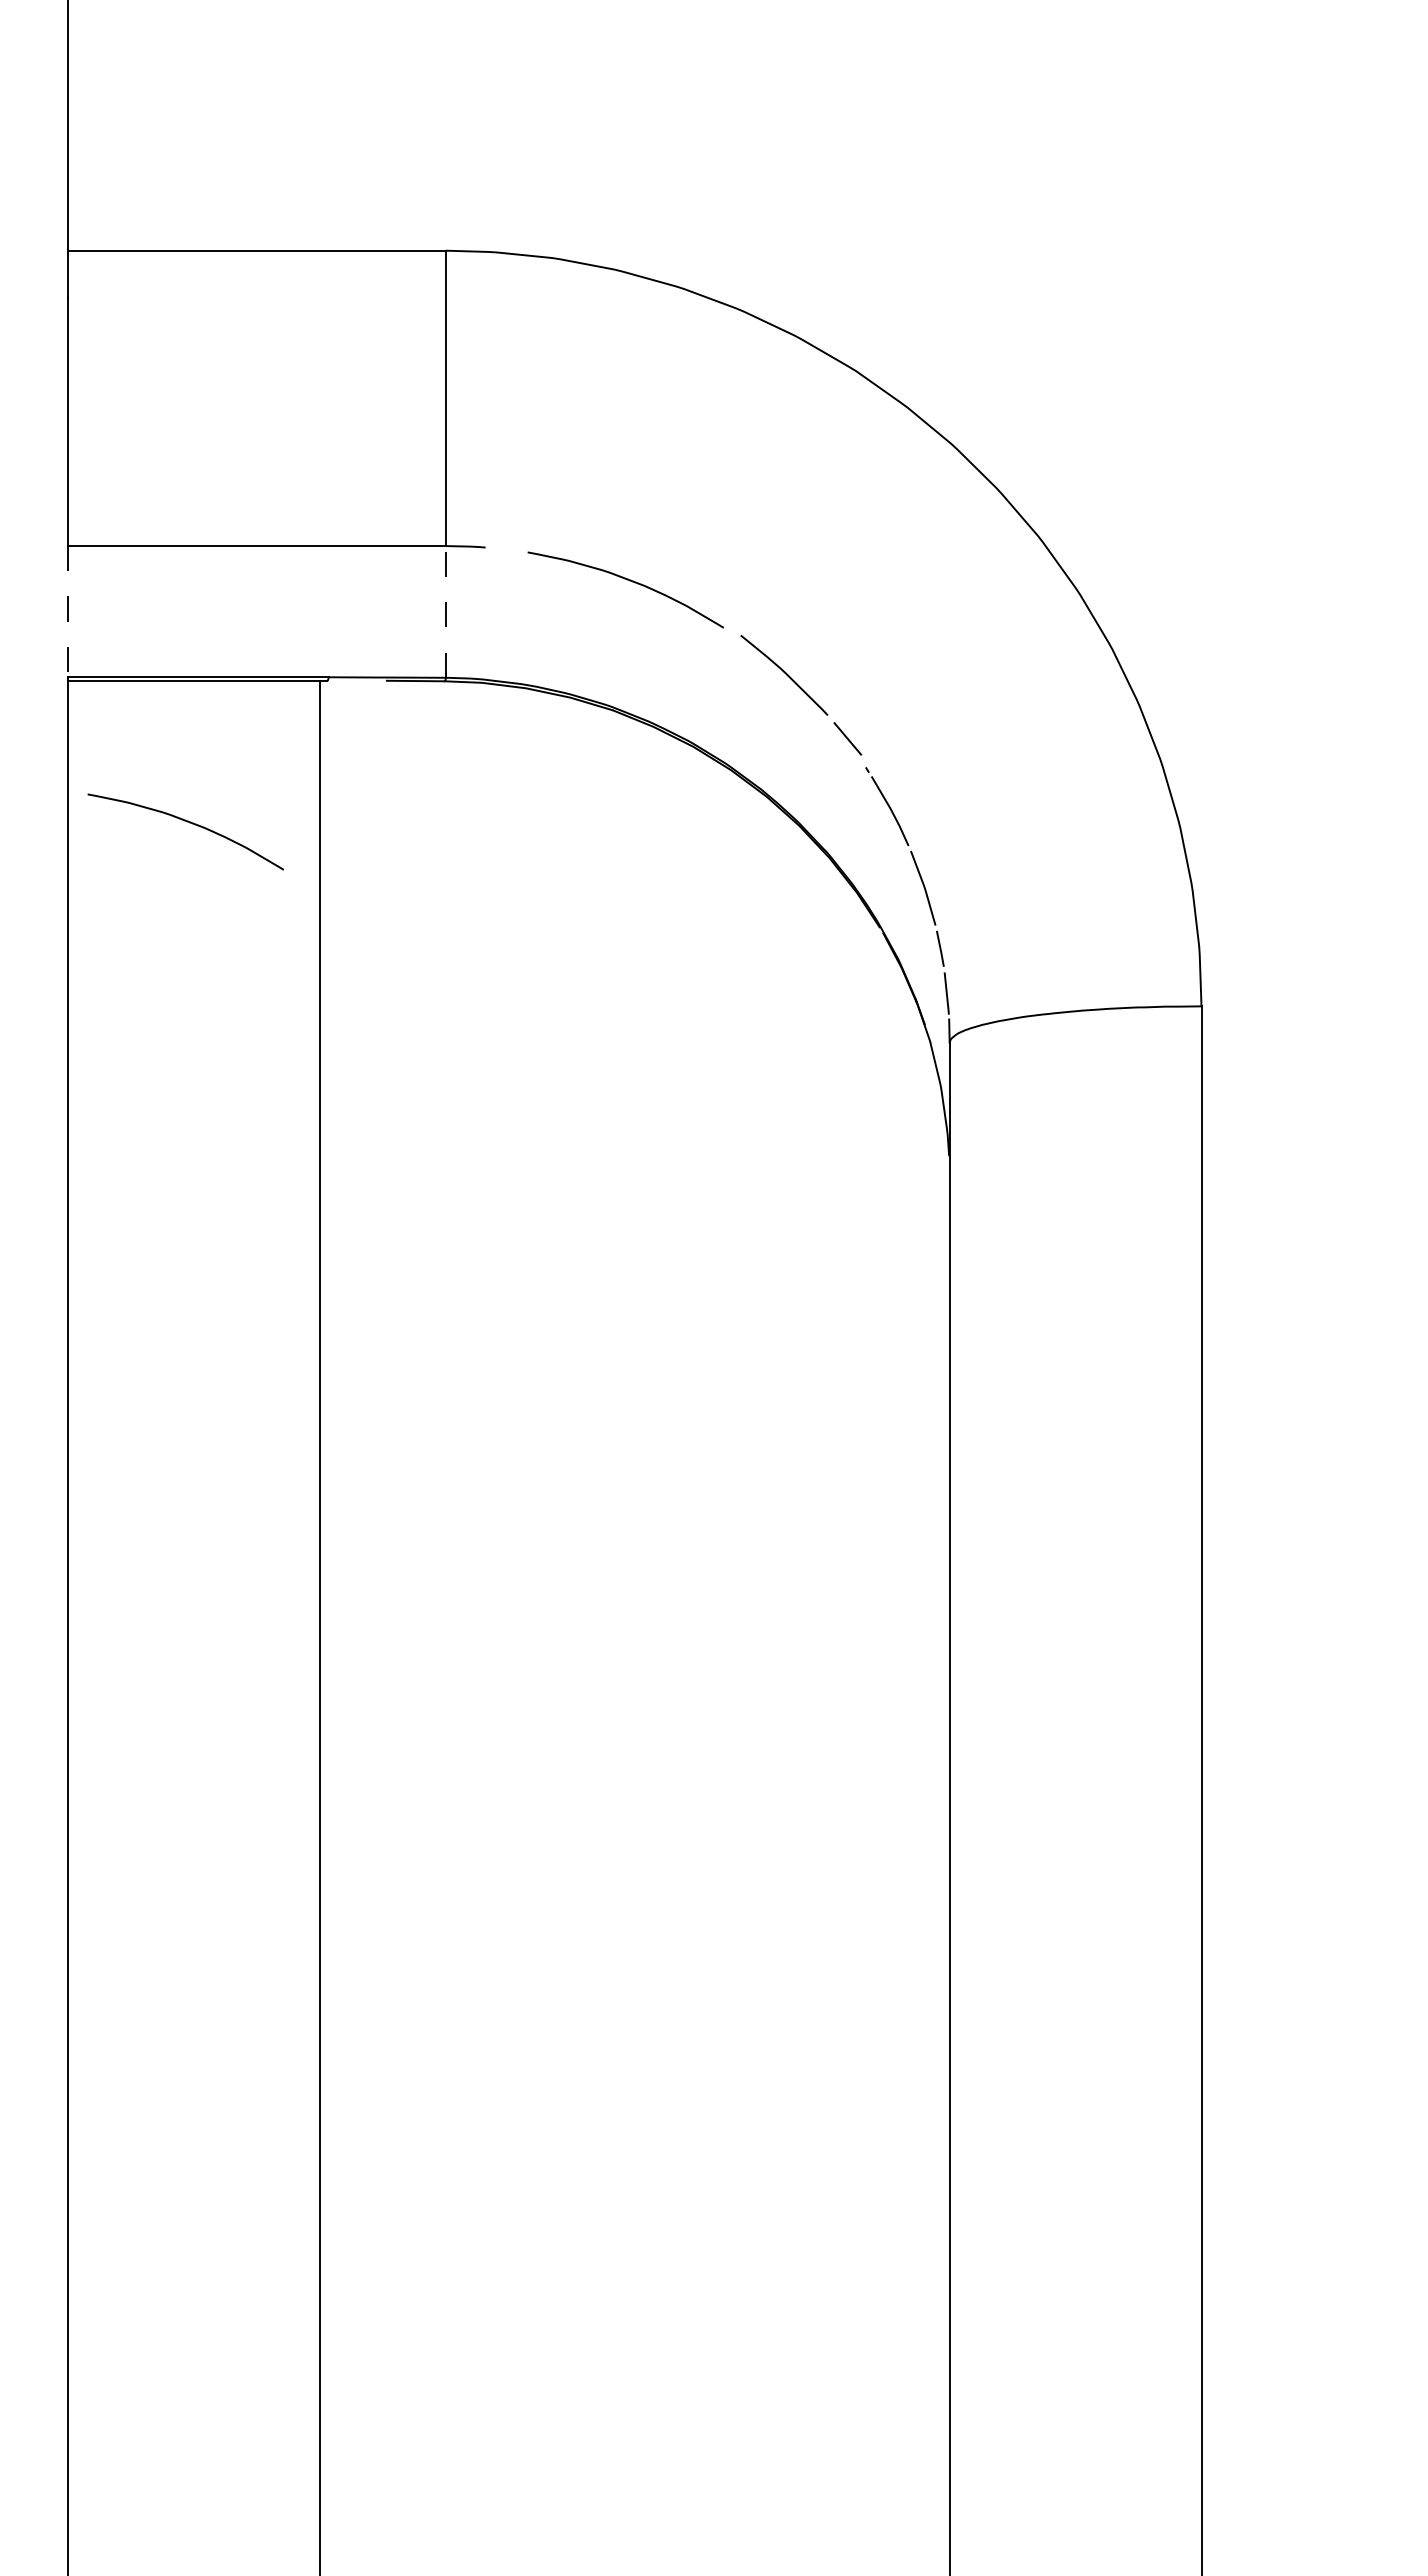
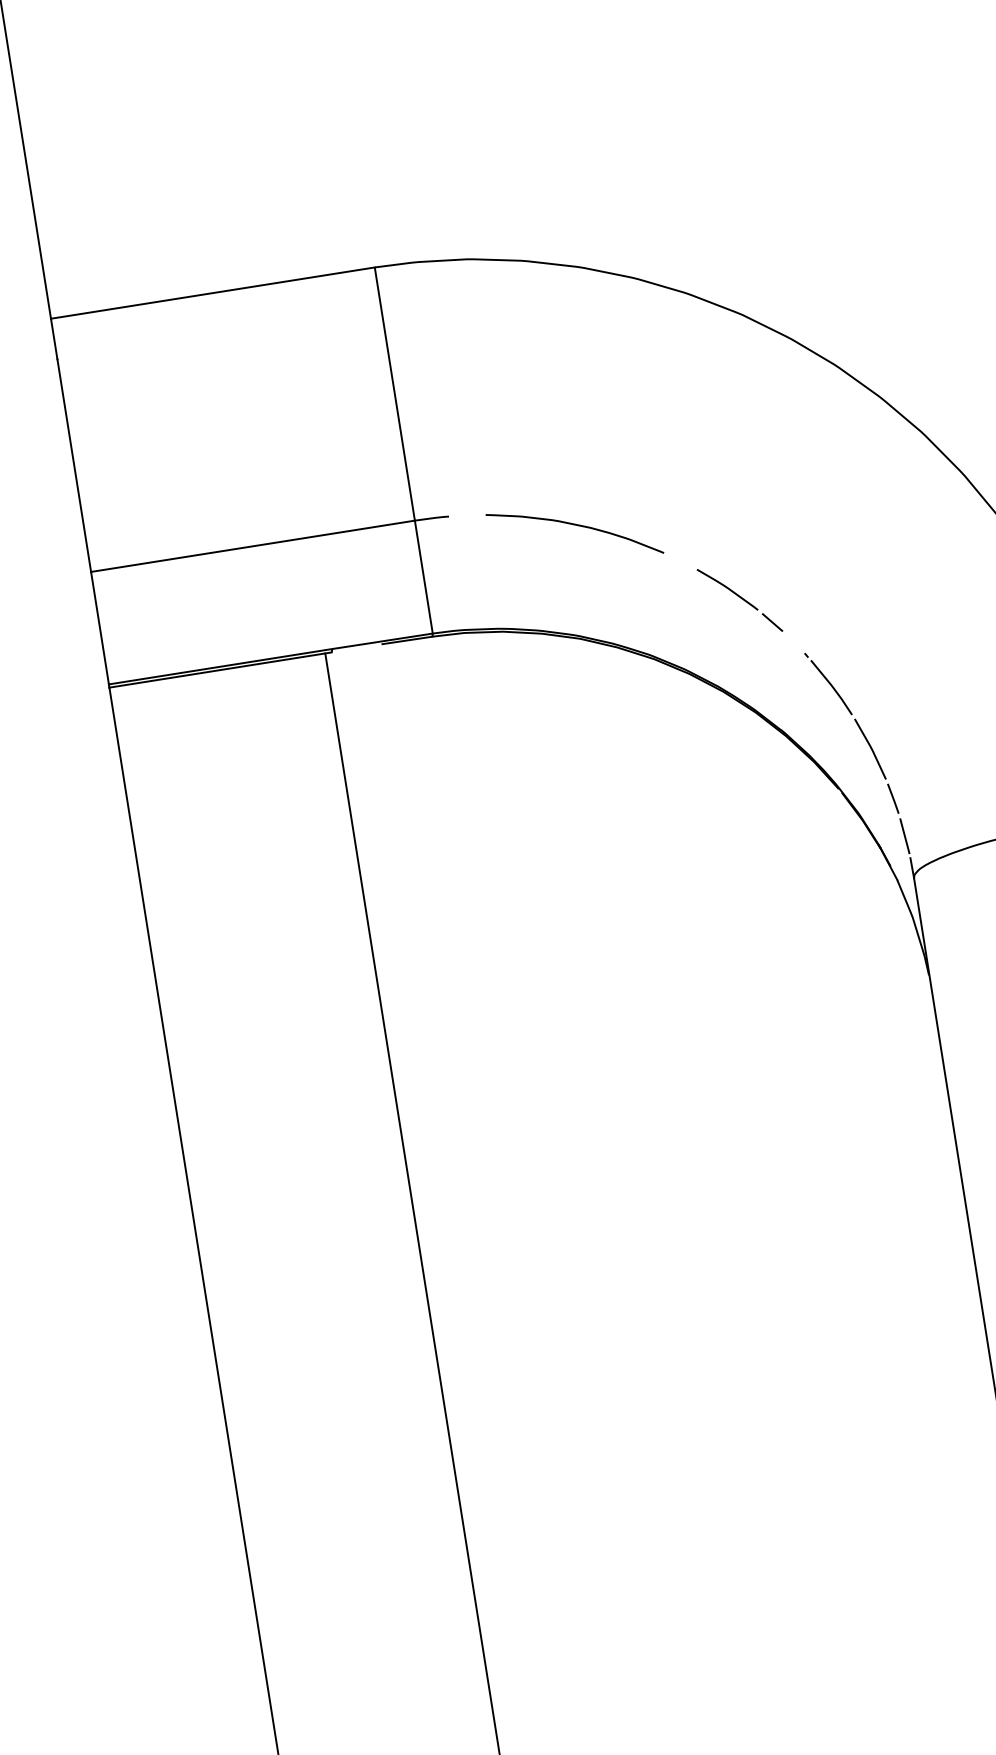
line: (68, 611) -> (100, 628), dashed -> solid
line: (446, 611) -> (424, 576), dashed -> solid
part: (801, 695) -> (739, 600), size x0.71
curve: (189, 823) -> (232, 793), removed

